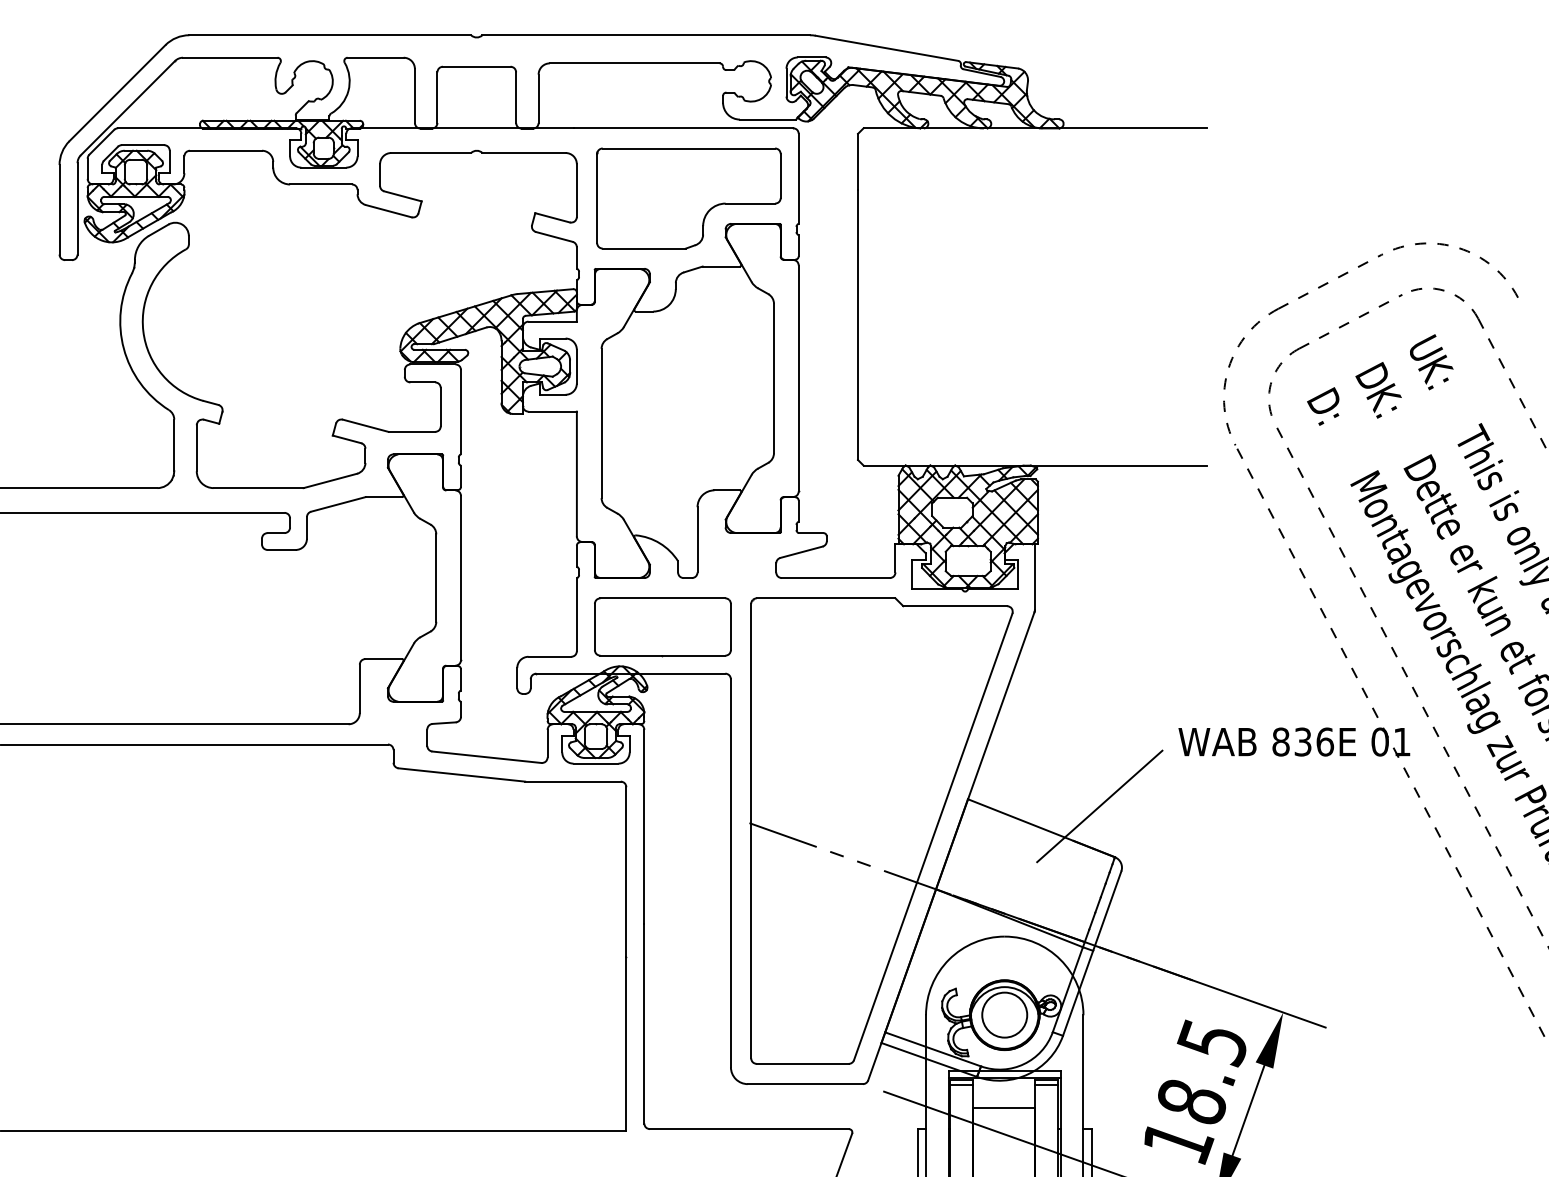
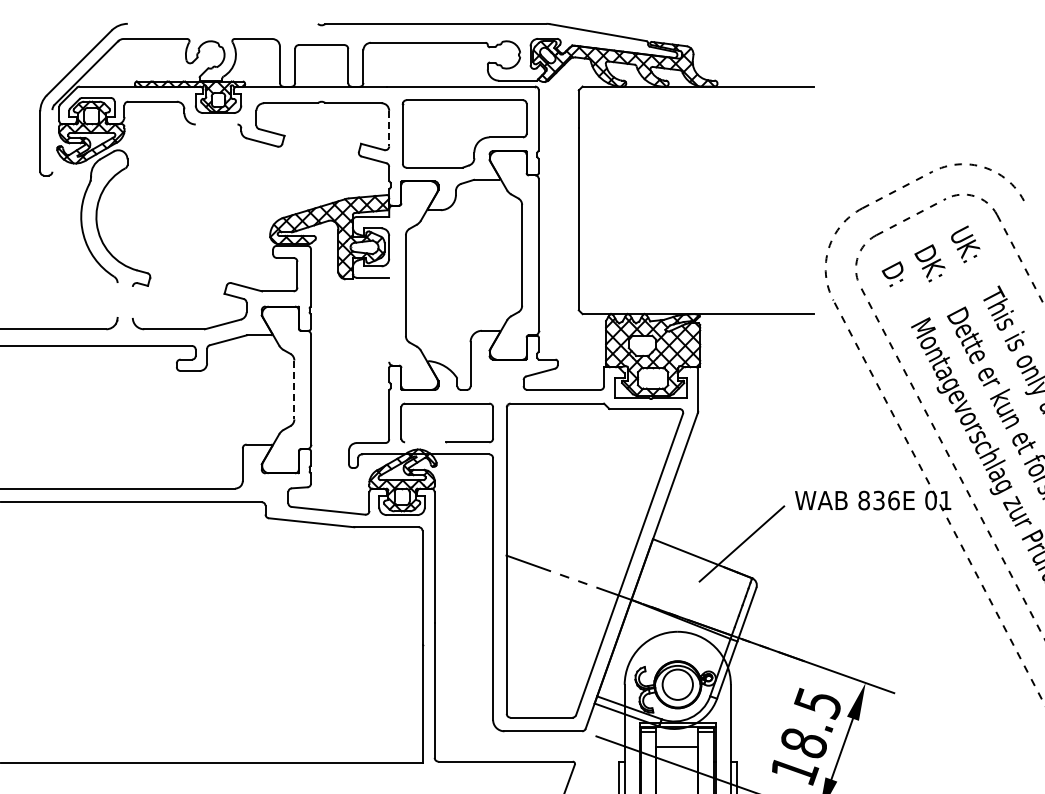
line: (329, 34) -> (222, 23), removed
line: (320, 184) -> (216, 124), removed
line: (577, 190) -> (389, 128), solid -> dashed
line: (77, 208) -> (52, 140), removed
line: (174, 445) -> (117, 300), removed
line: (196, 446) -> (132, 301), removed
line: (577, 473) -> (389, 319), removed
line: (436, 578) -> (294, 390), solid -> dashed
line: (630, 655) -> (425, 442), removed

